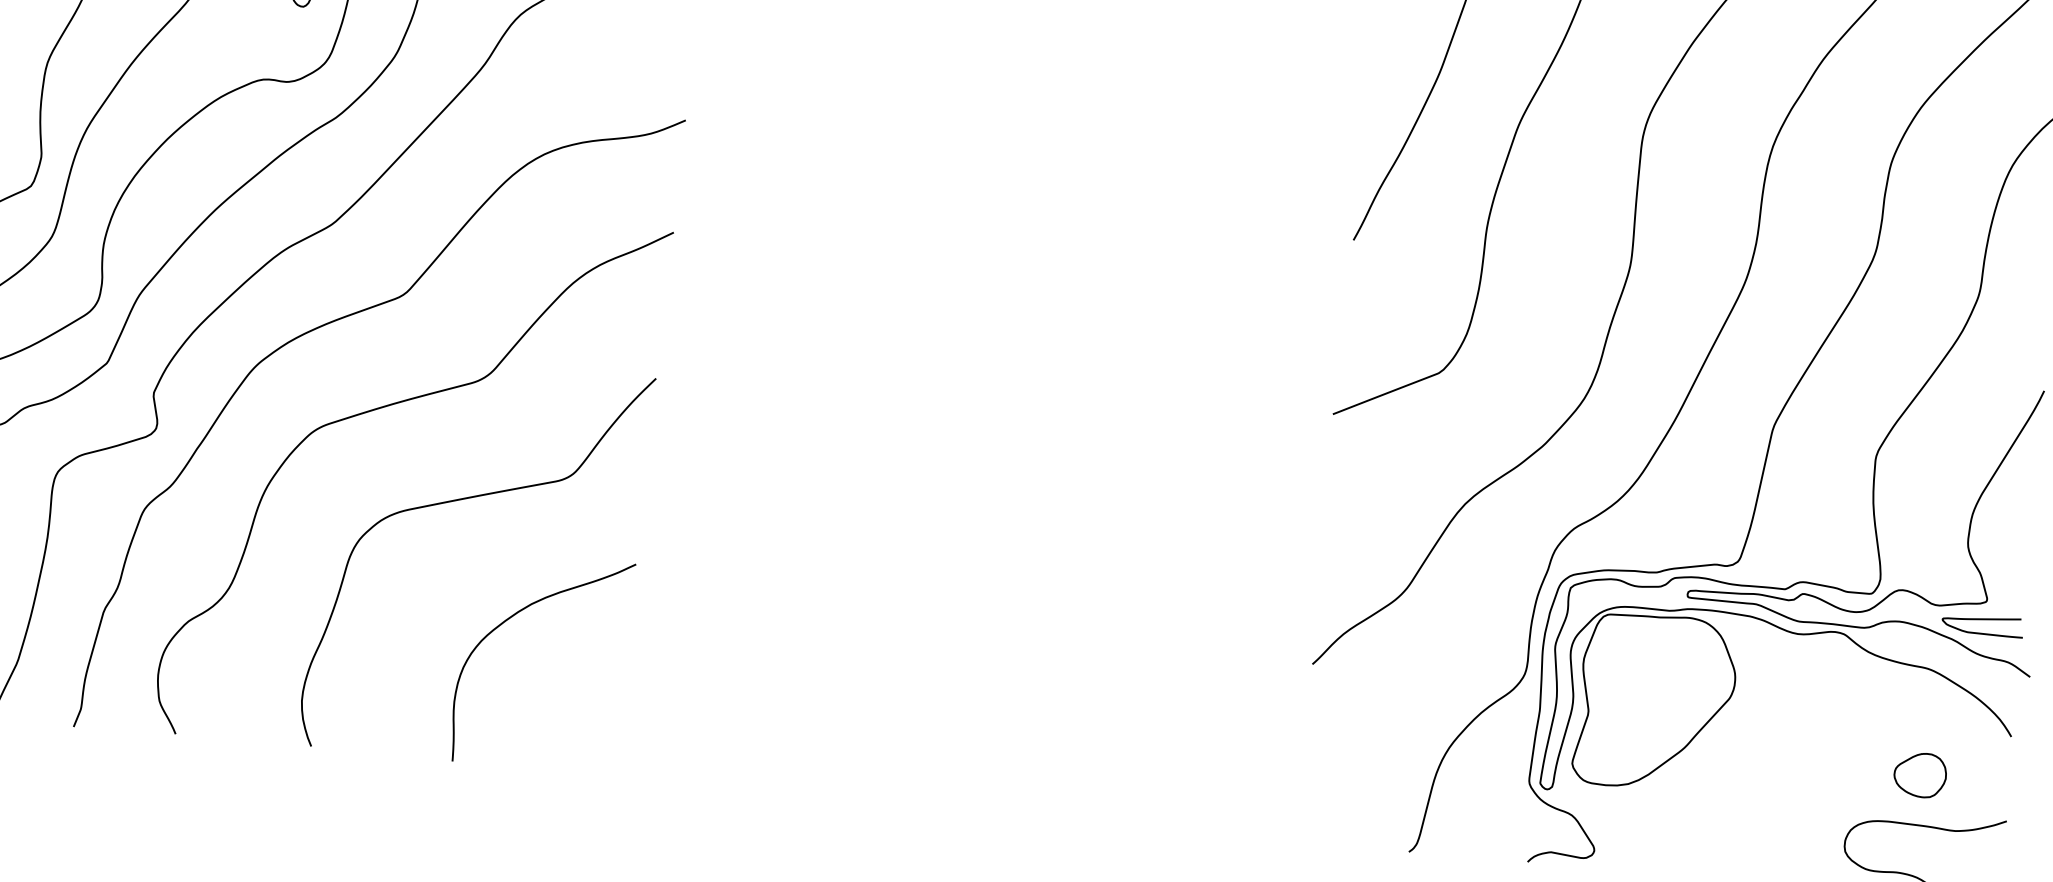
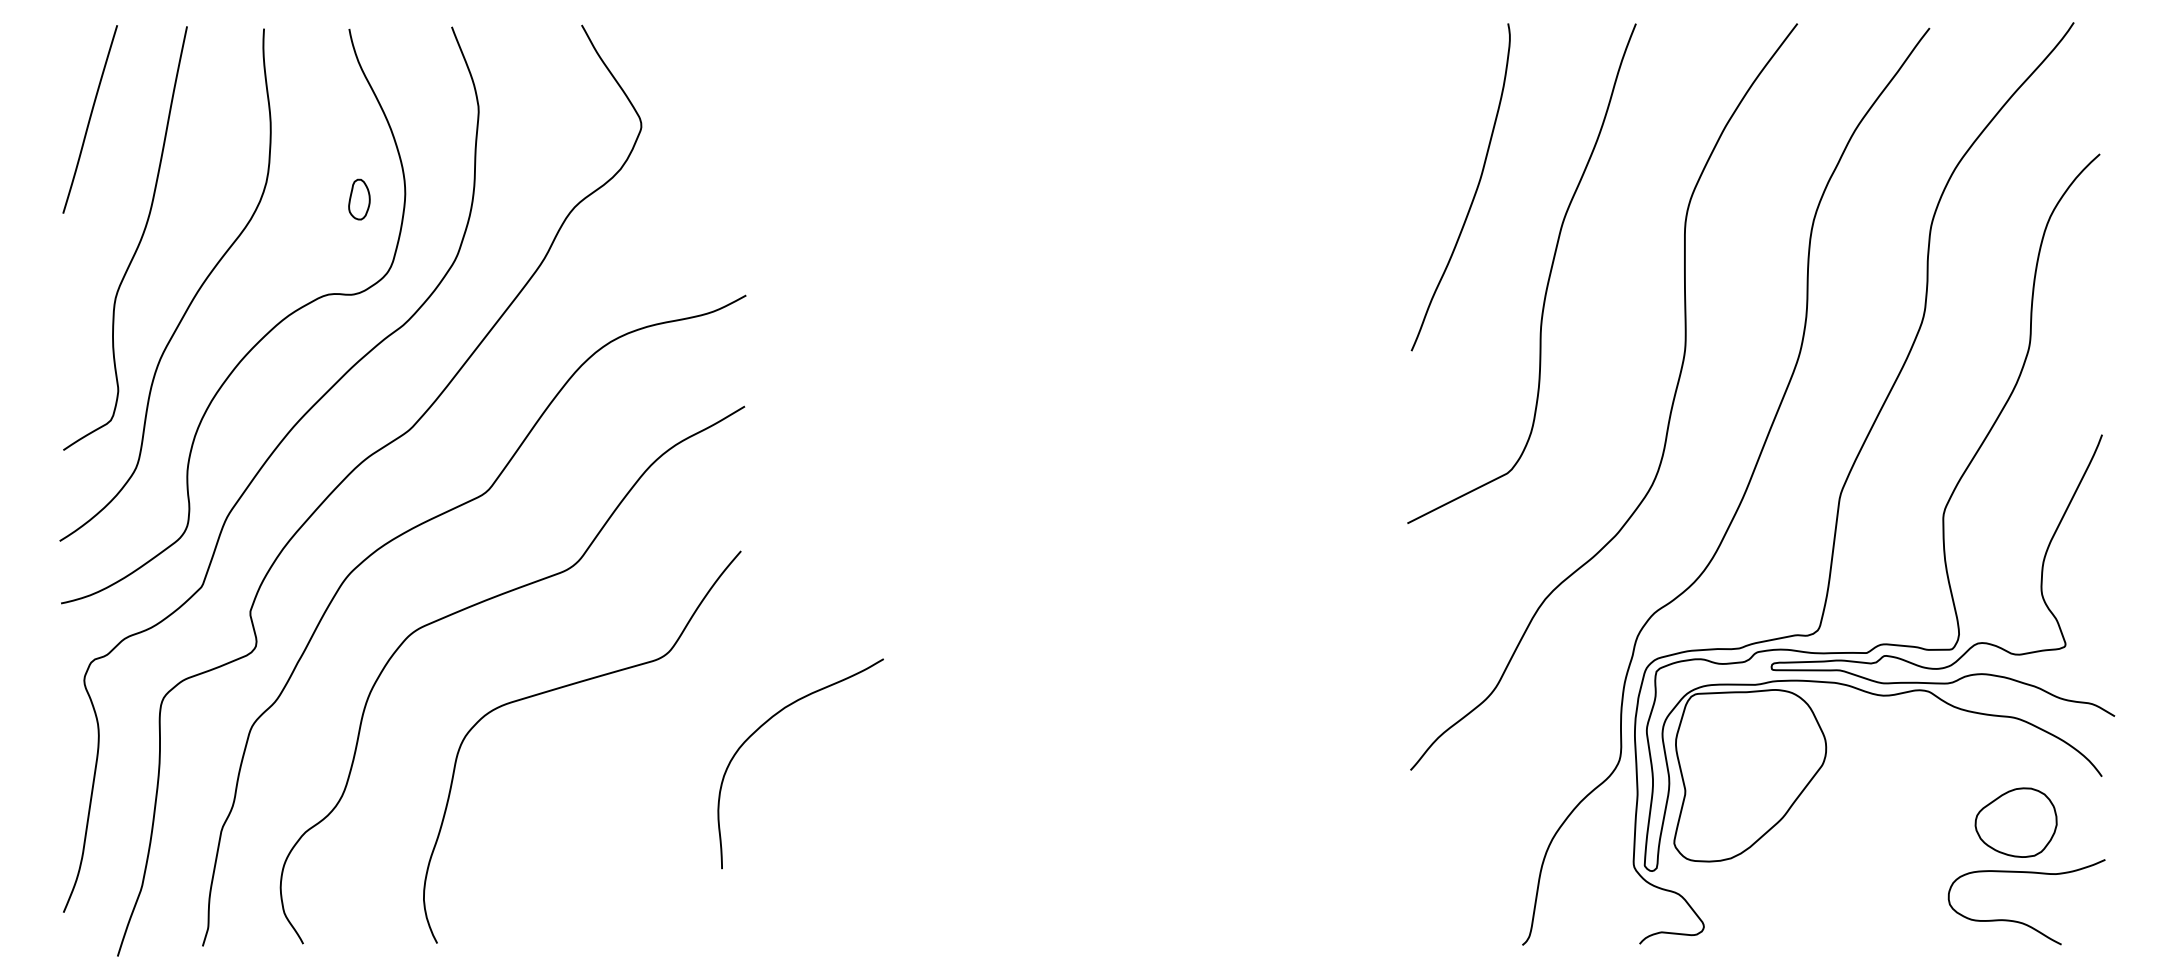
curve: (511, 618) -> (766, 723), moved
curve: (1982, 620) -> (2062, 665), removed
part: (1920, 775) -> (2016, 822), size x1.6

